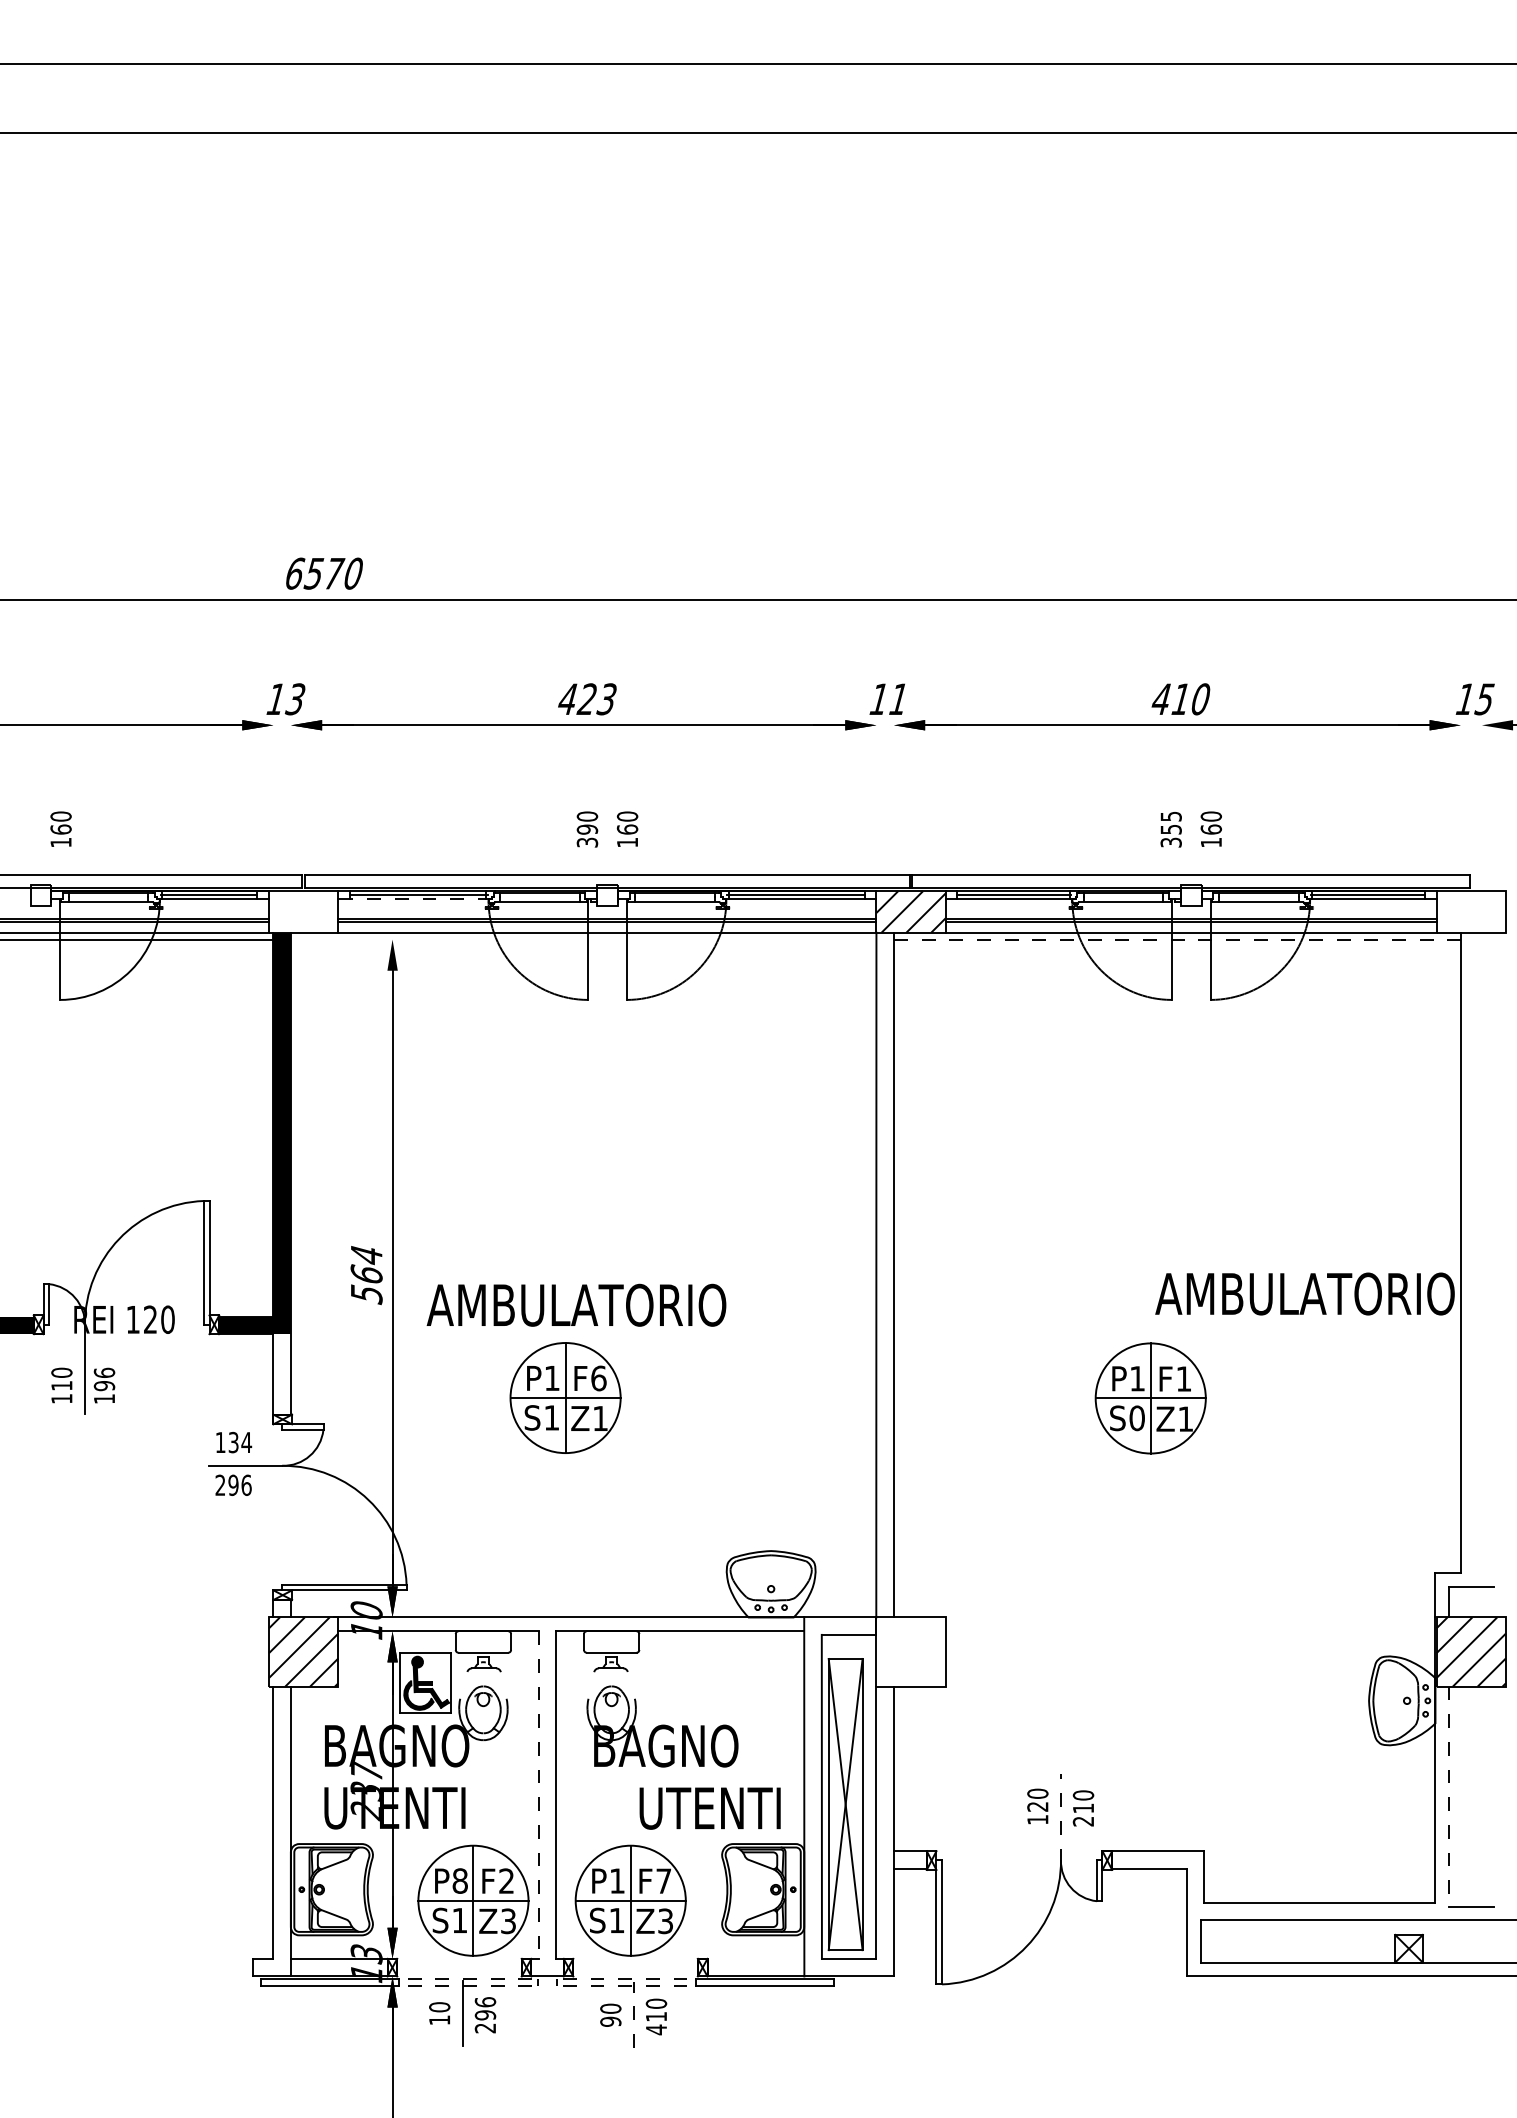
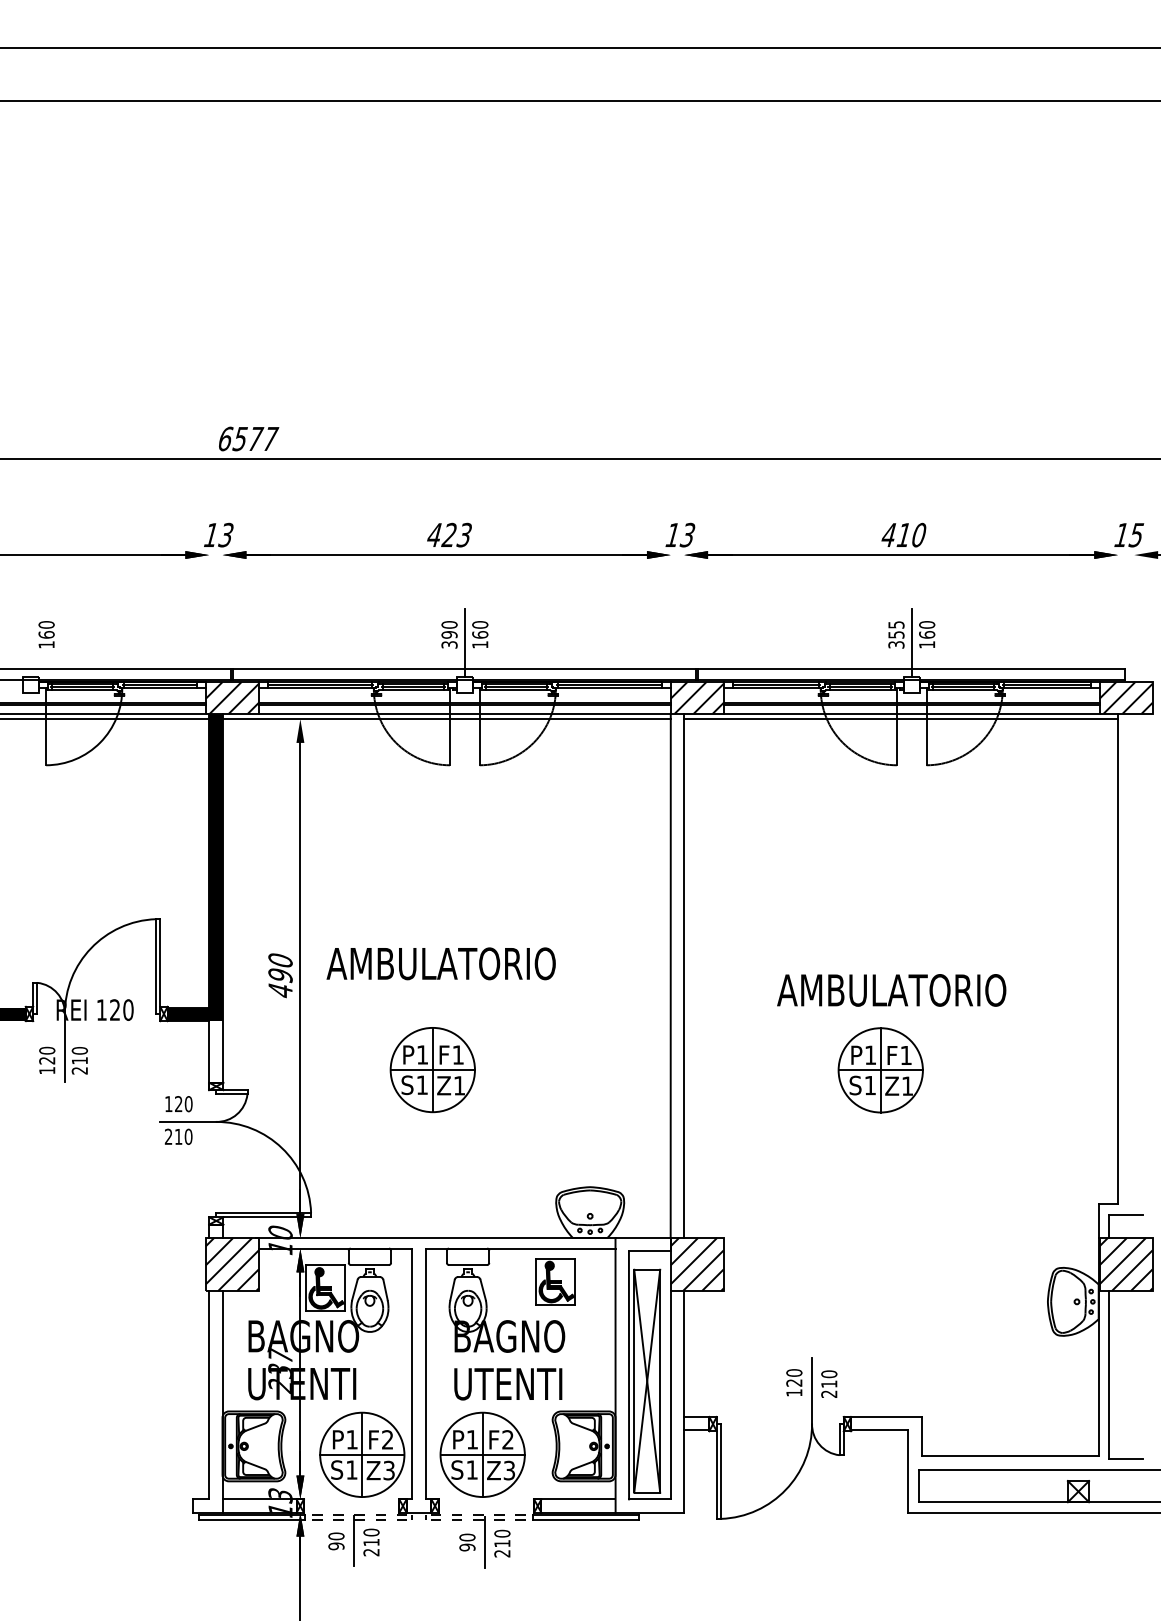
text: (354, 573) -> (271, 438), 6570 -> 6577
text: (897, 699) -> (686, 535), 11 -> 13
line: (607, 840) -> (464, 643), added
line: (1191, 840) -> (911, 643), added
line: (108, 897) -> (82, 686), added
line: (539, 897) -> (412, 686), added
line: (674, 897) -> (516, 686), added
line: (1123, 897) -> (859, 686), added
line: (1258, 897) -> (963, 686), added
line: (420, 899) -> (321, 688), dashed -> solid
hatch: (303, 911) -> (232, 697), added
hatch: (1470, 911) -> (1125, 697), added
line: (583, 939) -> (446, 719), added
line: (1177, 939) -> (901, 719), dashed -> solid
text: (366, 1275) -> (280, 976), 564 -> 490
text: (1304, 1293) -> (891, 990), moved
text: (576, 1304) -> (441, 963), moved
text: (598, 1378) -> (458, 1055), F6 -> F1
text: (61, 1385) -> (46, 1060), 110 -> 120
text: (104, 1385) -> (79, 1060), 196 -> 210
text: (1136, 1418) -> (869, 1085), S0 -> S1
text: (240, 1442) -> (183, 1104), 134 -> 120
text: (239, 1485) -> (183, 1136), 296 -> 210
hatch: (910, 1651) -> (696, 1264), added
part: (726, 1674) -> (556, 1281), added
line: (463, 1684) -> (354, 1289), added
line: (630, 1684) -> (482, 1289), added
line: (503, 1685) -> (385, 1290), added
line: (591, 1685) -> (452, 1290), added
line: (538, 1795) -> (412, 1374), dashed -> solid
line: (1449, 1796) -> (1109, 1375), dashed -> solid
text: (709, 1808) -> (507, 1384), moved
line: (1060, 1817) -> (811, 1391), dashed -> solid
text: (459, 1880) -> (351, 1439), P8 -> P1
text: (663, 1880) -> (507, 1439), F7 -> F2
line: (755, 1958) -> (578, 1499), added
text: (485, 2008) -> (371, 1537), 296 -> 210
line: (633, 2015) -> (484, 1542), dashed -> solid
text: (439, 2020) -> (336, 1546), 10 -> 90
text: (655, 2029) -> (501, 1553), 410 -> 210

